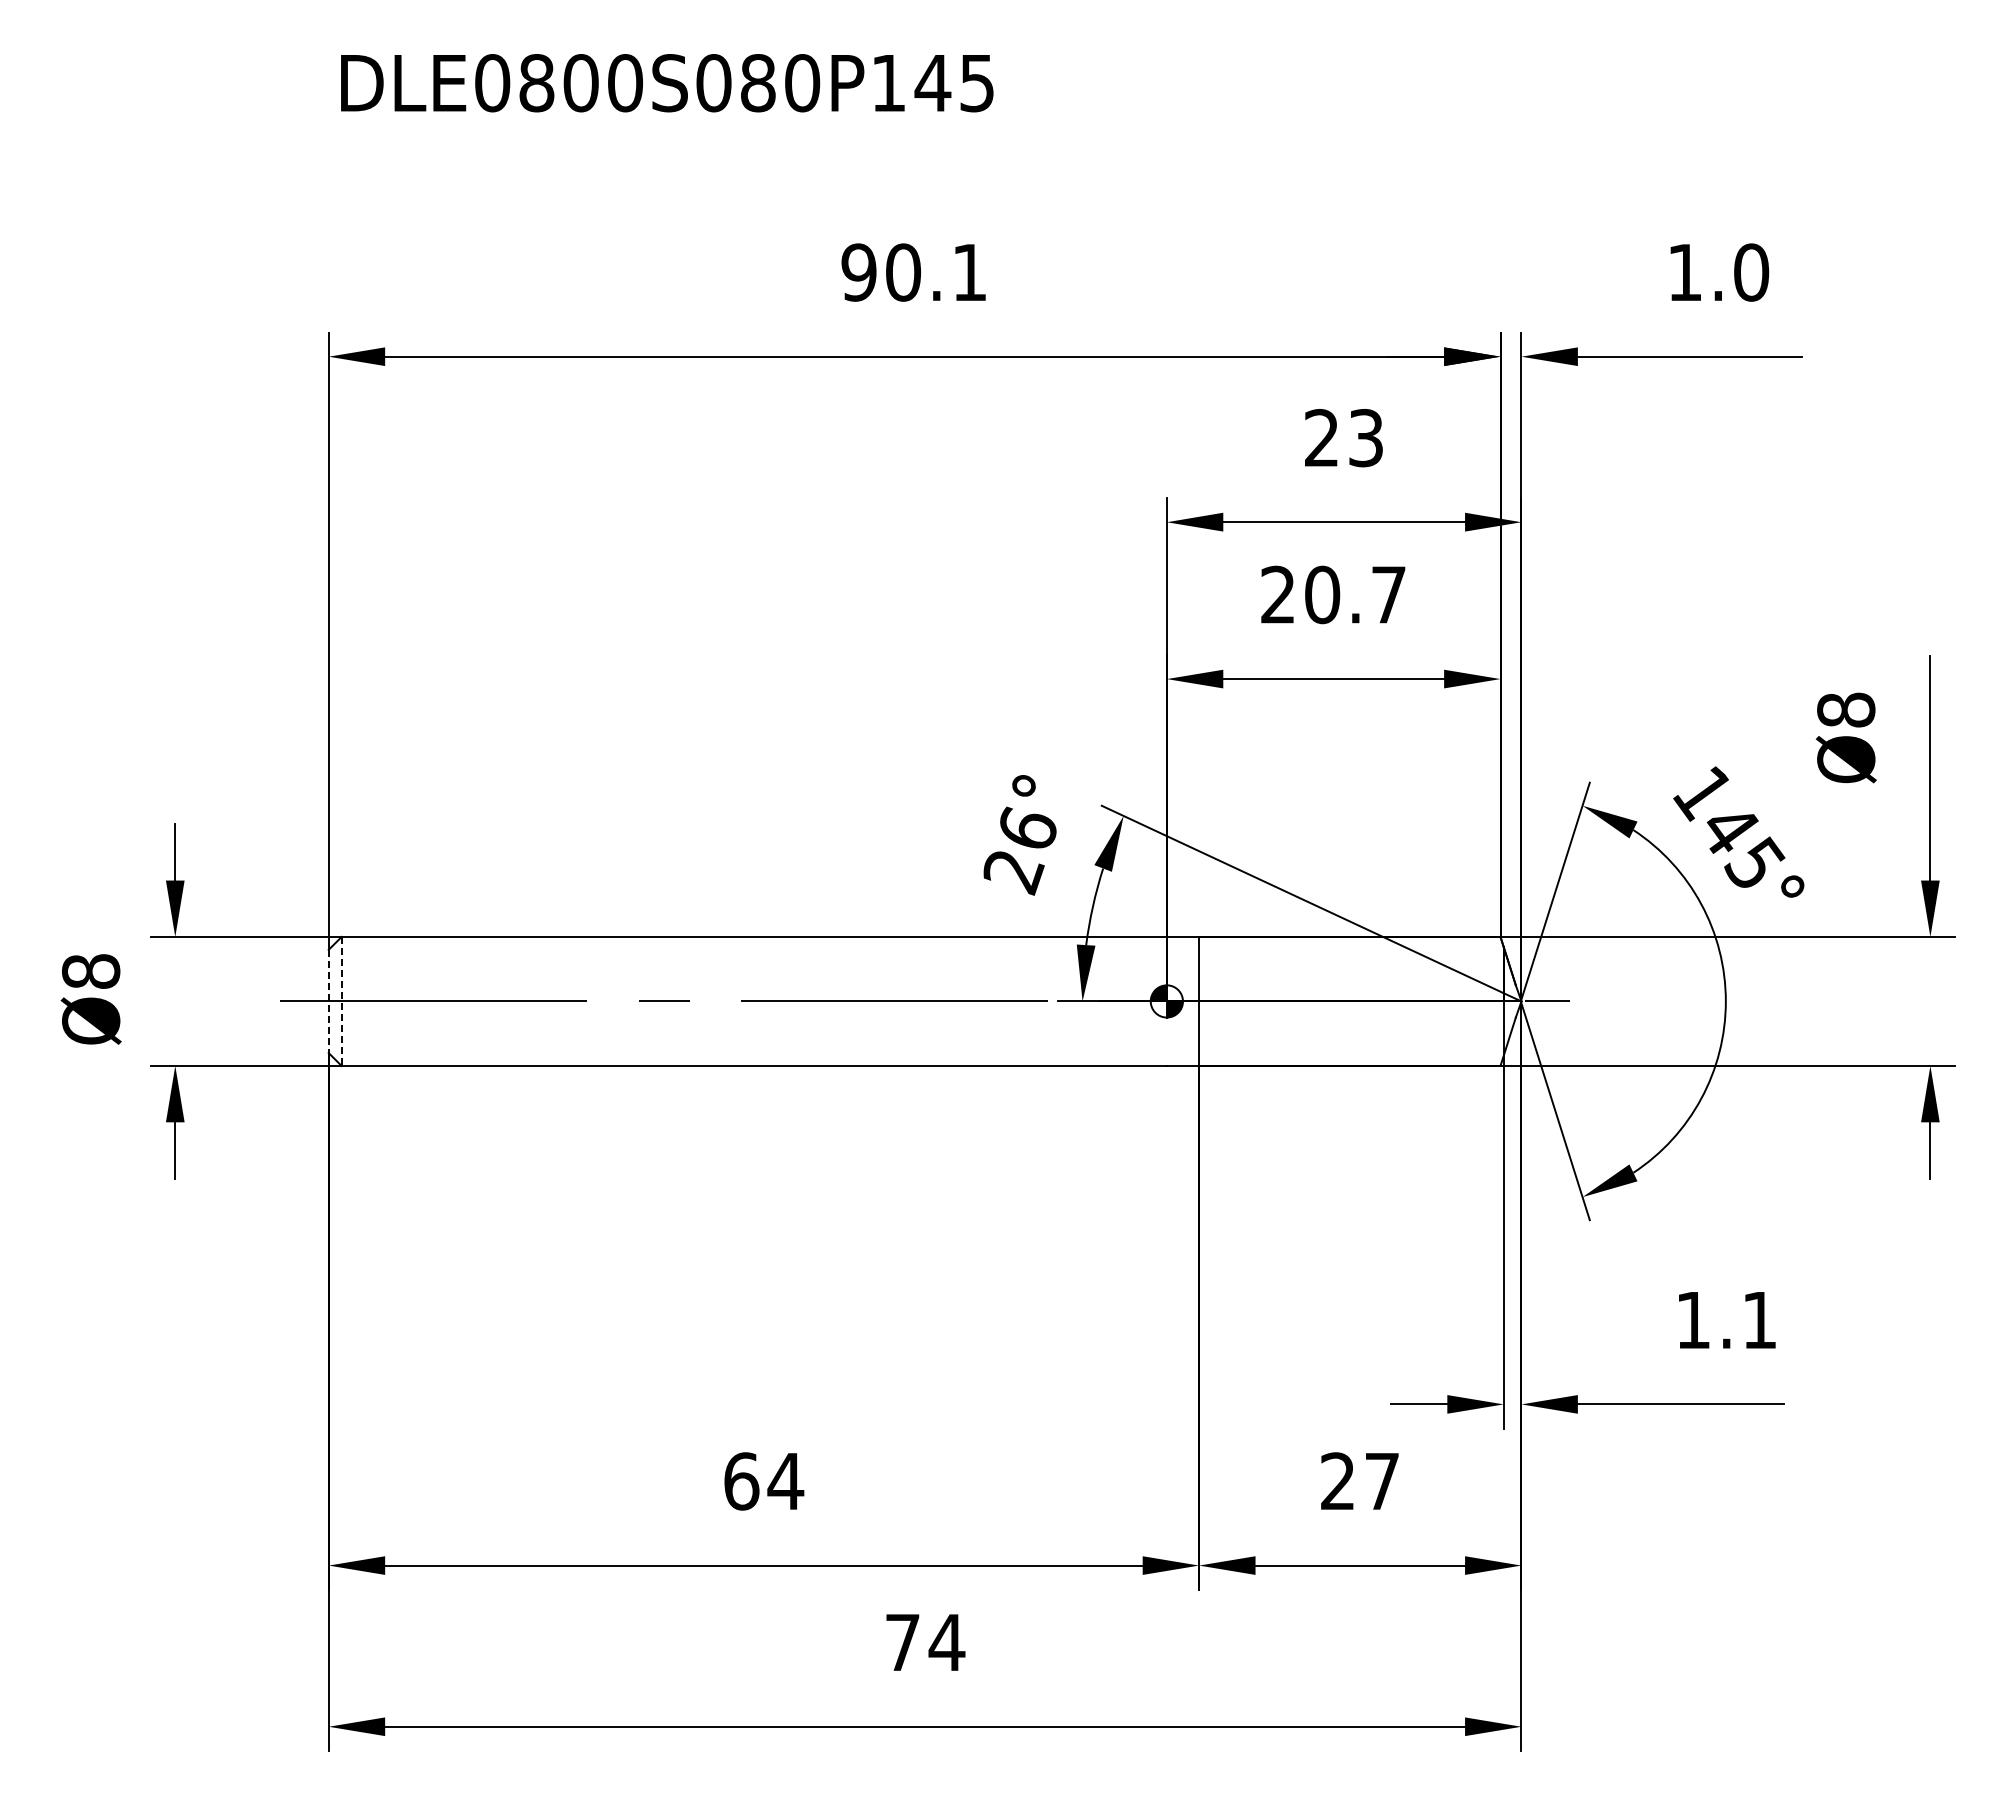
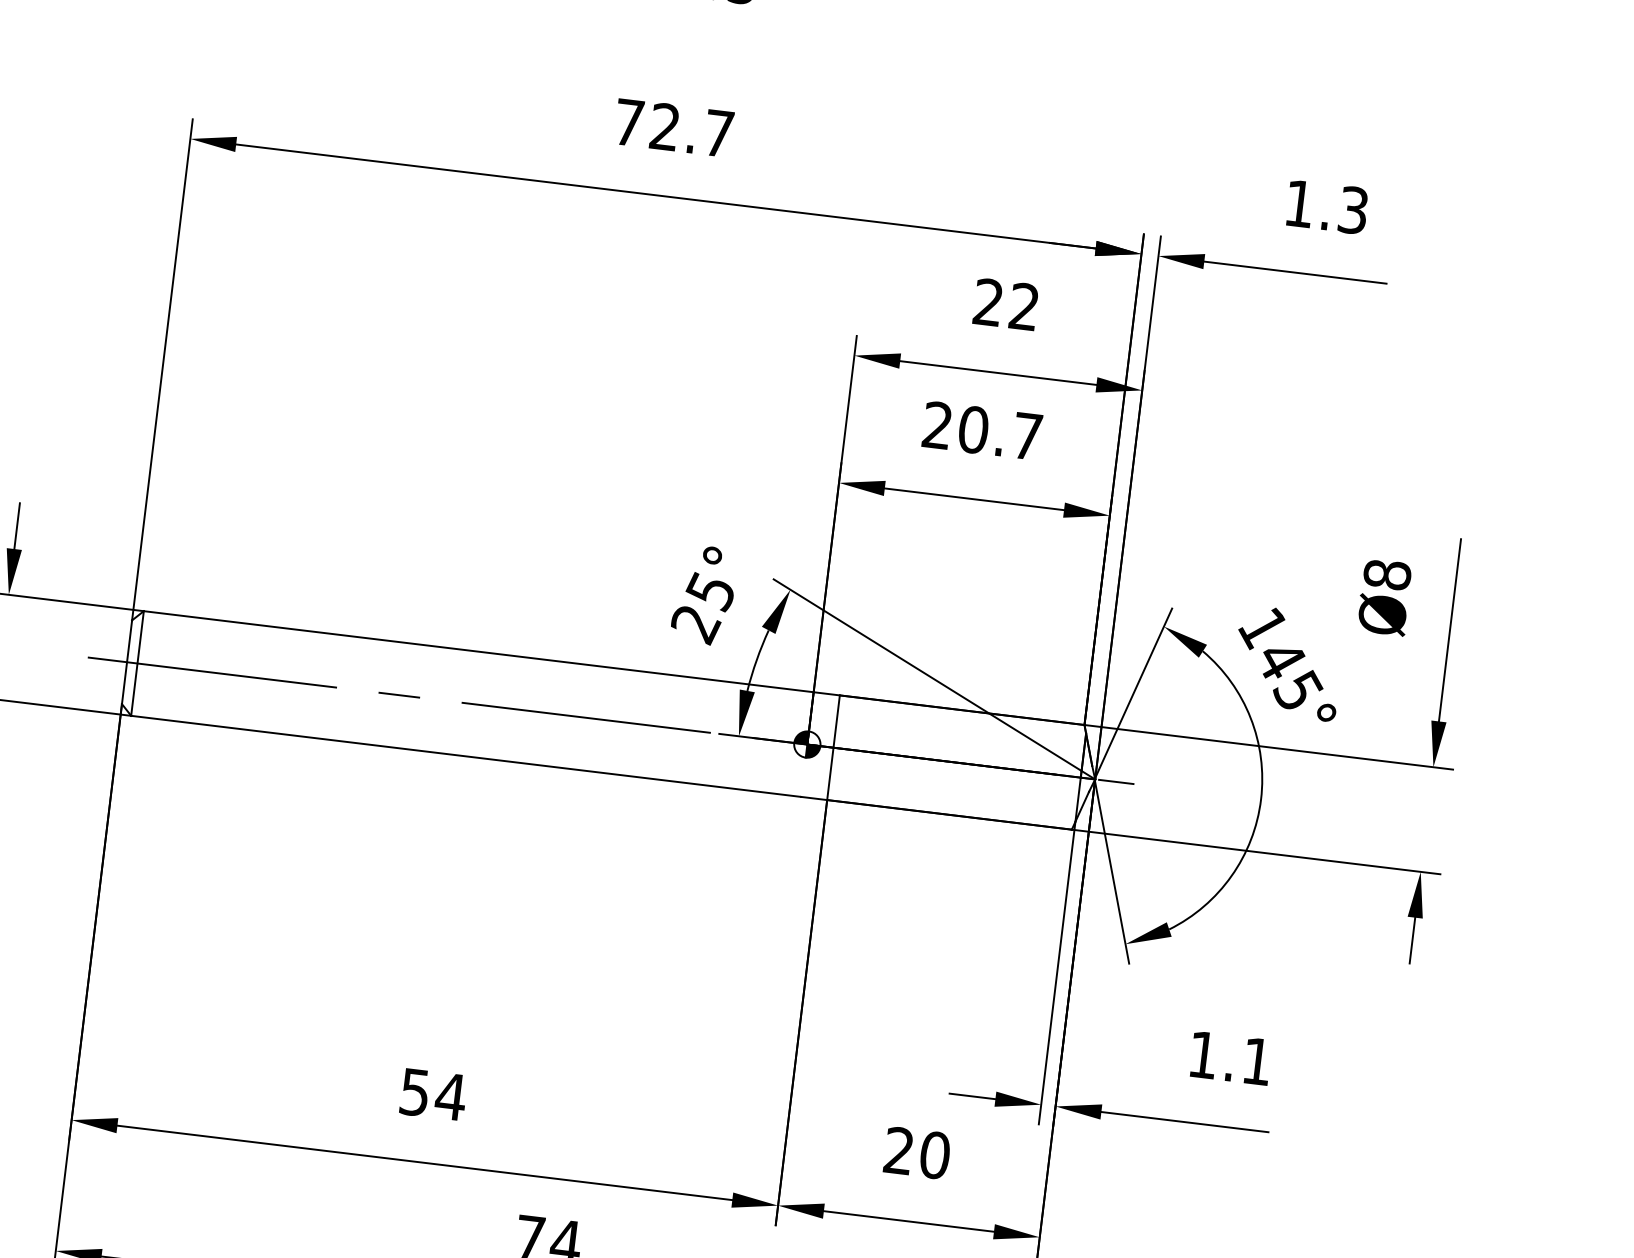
text: (913, 272) -> (673, 128), 90.1 -> 72.7
text: (1751, 272) -> (1353, 210), 1.0 -> 1.3
text: (1365, 438) -> (1023, 307), 23 -> 22
text: (1026, 829) -> (710, 591), 26° -> 25°
line: (328, 1001) -> (126, 662), dashed -> solid
line: (341, 1001) -> (137, 663), dashed -> solid
text: (741, 1481) -> (414, 1092), 64 -> 54
text: (1382, 1481) -> (935, 1155), 27 -> 20

